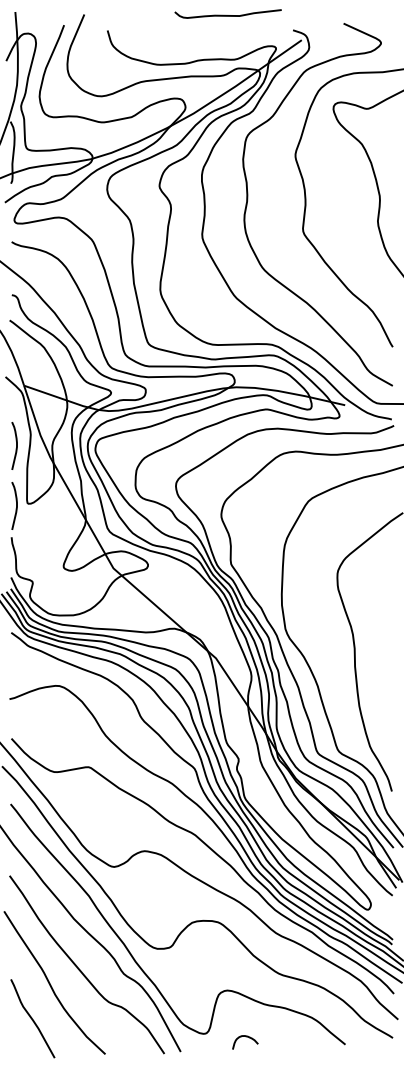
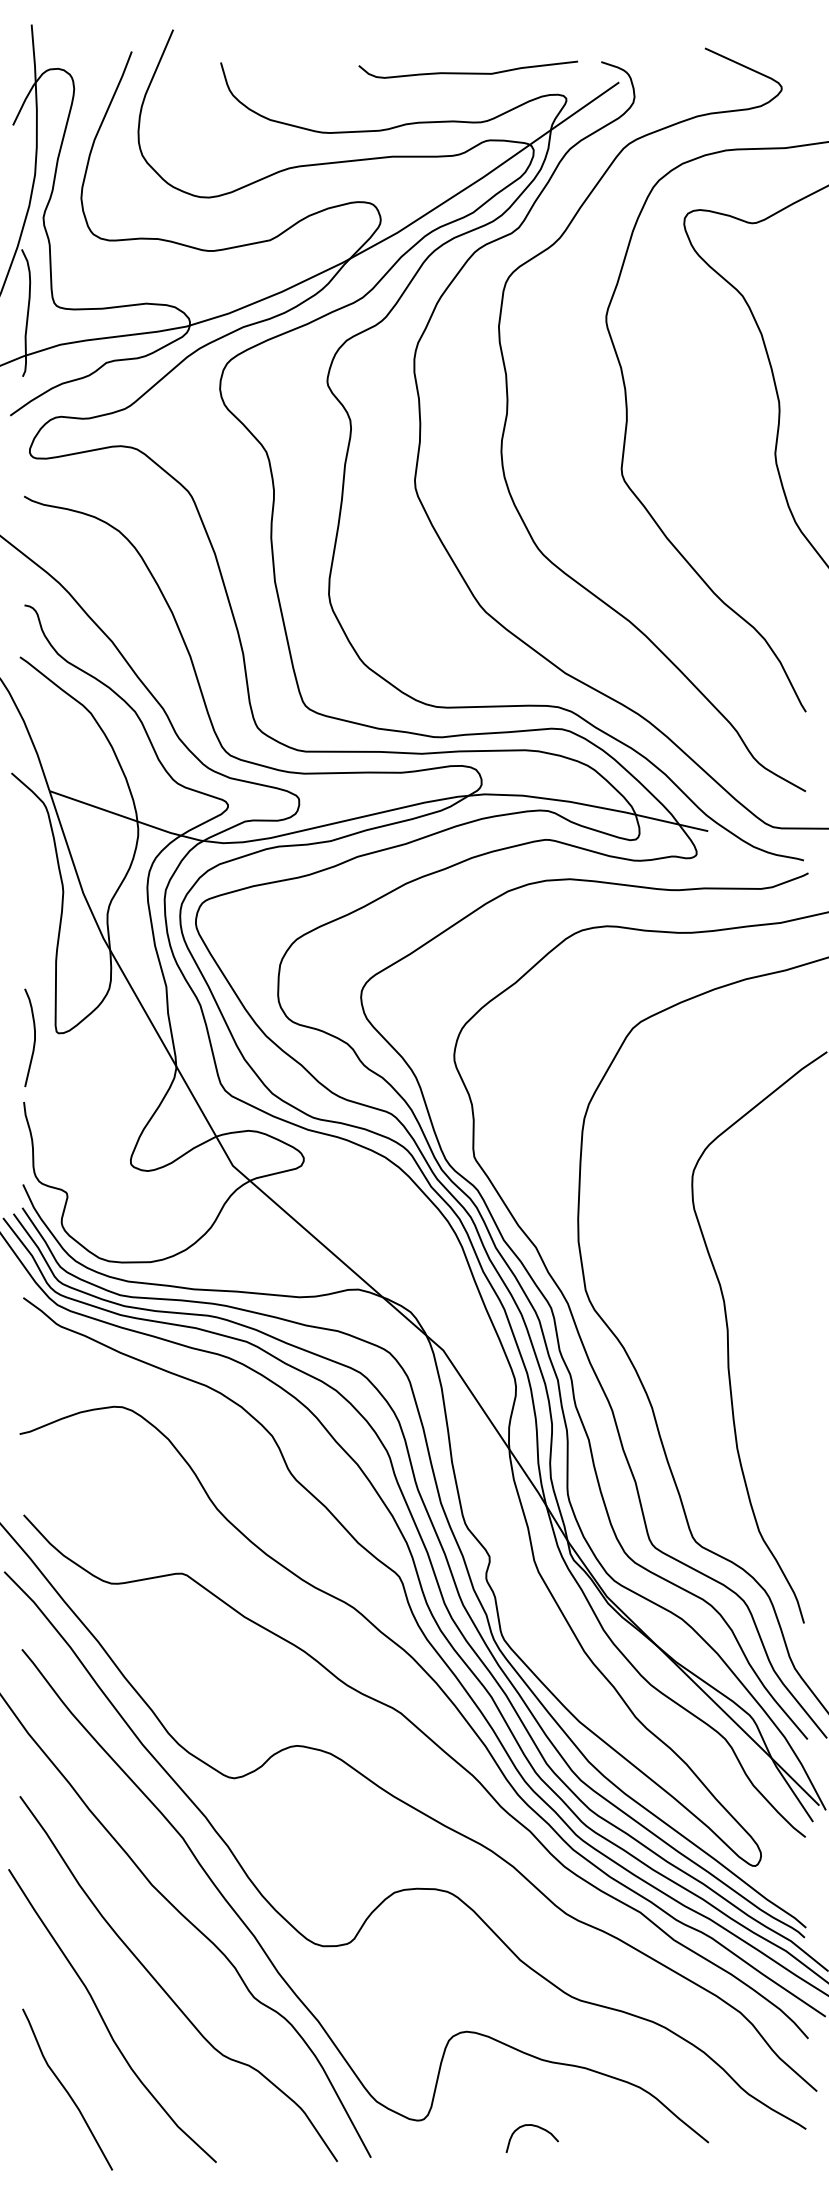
curve: (227, 15) -> (466, 72), moved
curve: (16, 445) -> (34, 913), removed
curve: (246, 1037) -> (534, 2128), moved

